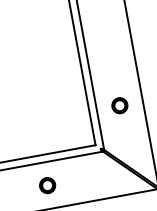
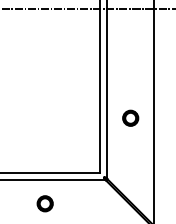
part: (119, 104) -> (130, 117), moved

